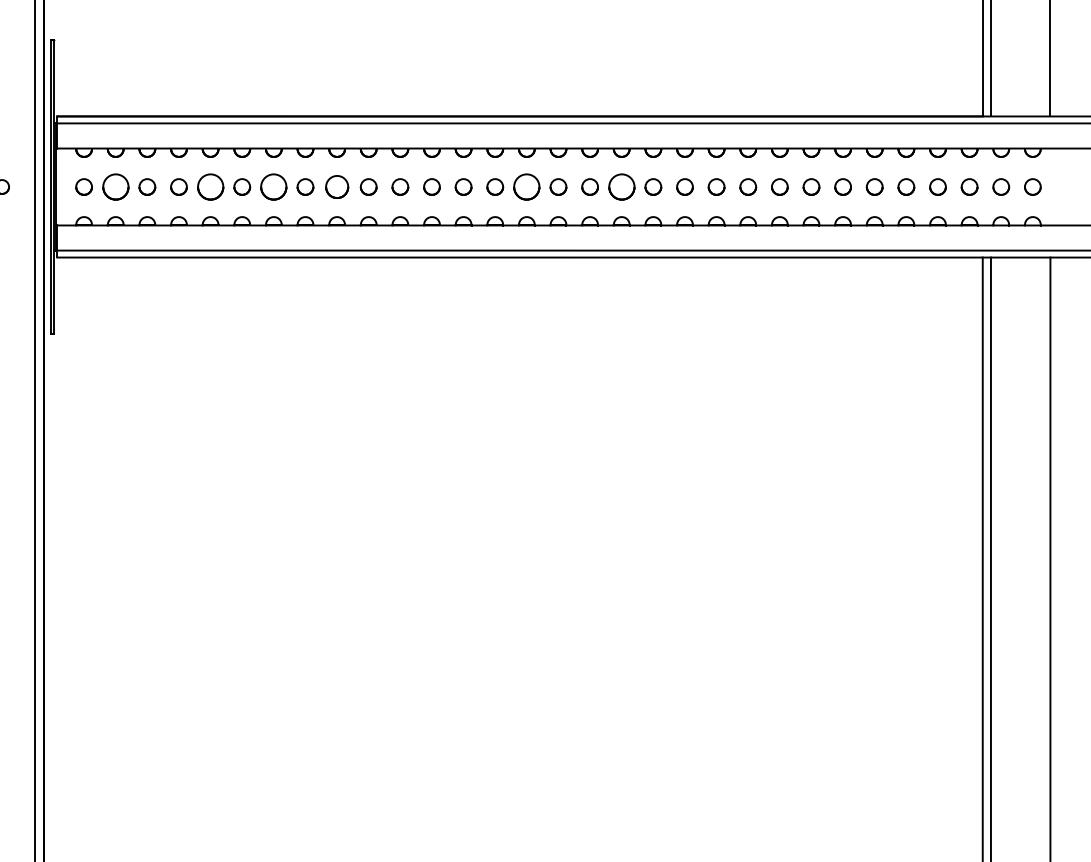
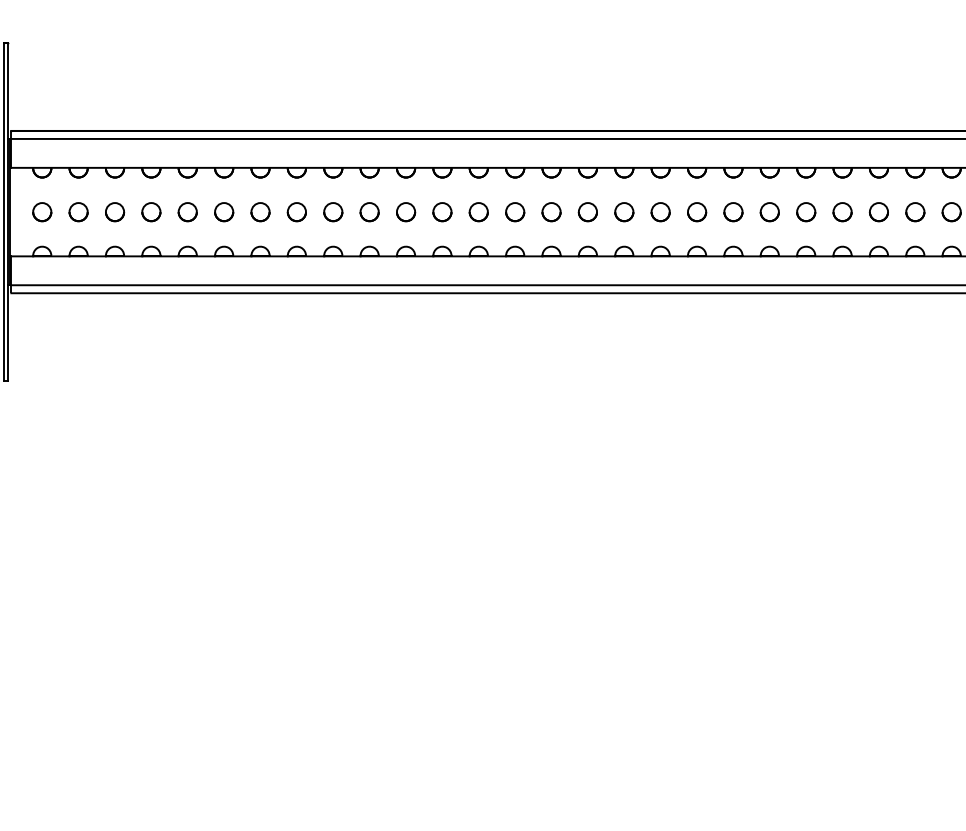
part: (115, 186) -> (78, 211), size x0.62
part: (210, 186) -> (187, 211), size x0.62
circle: (273, 186) -> (260, 211), size x0.62
circle: (336, 186) -> (332, 211), size x0.71
circle: (526, 186) -> (551, 211), size x0.62
part: (621, 186) -> (660, 211), size x0.62

